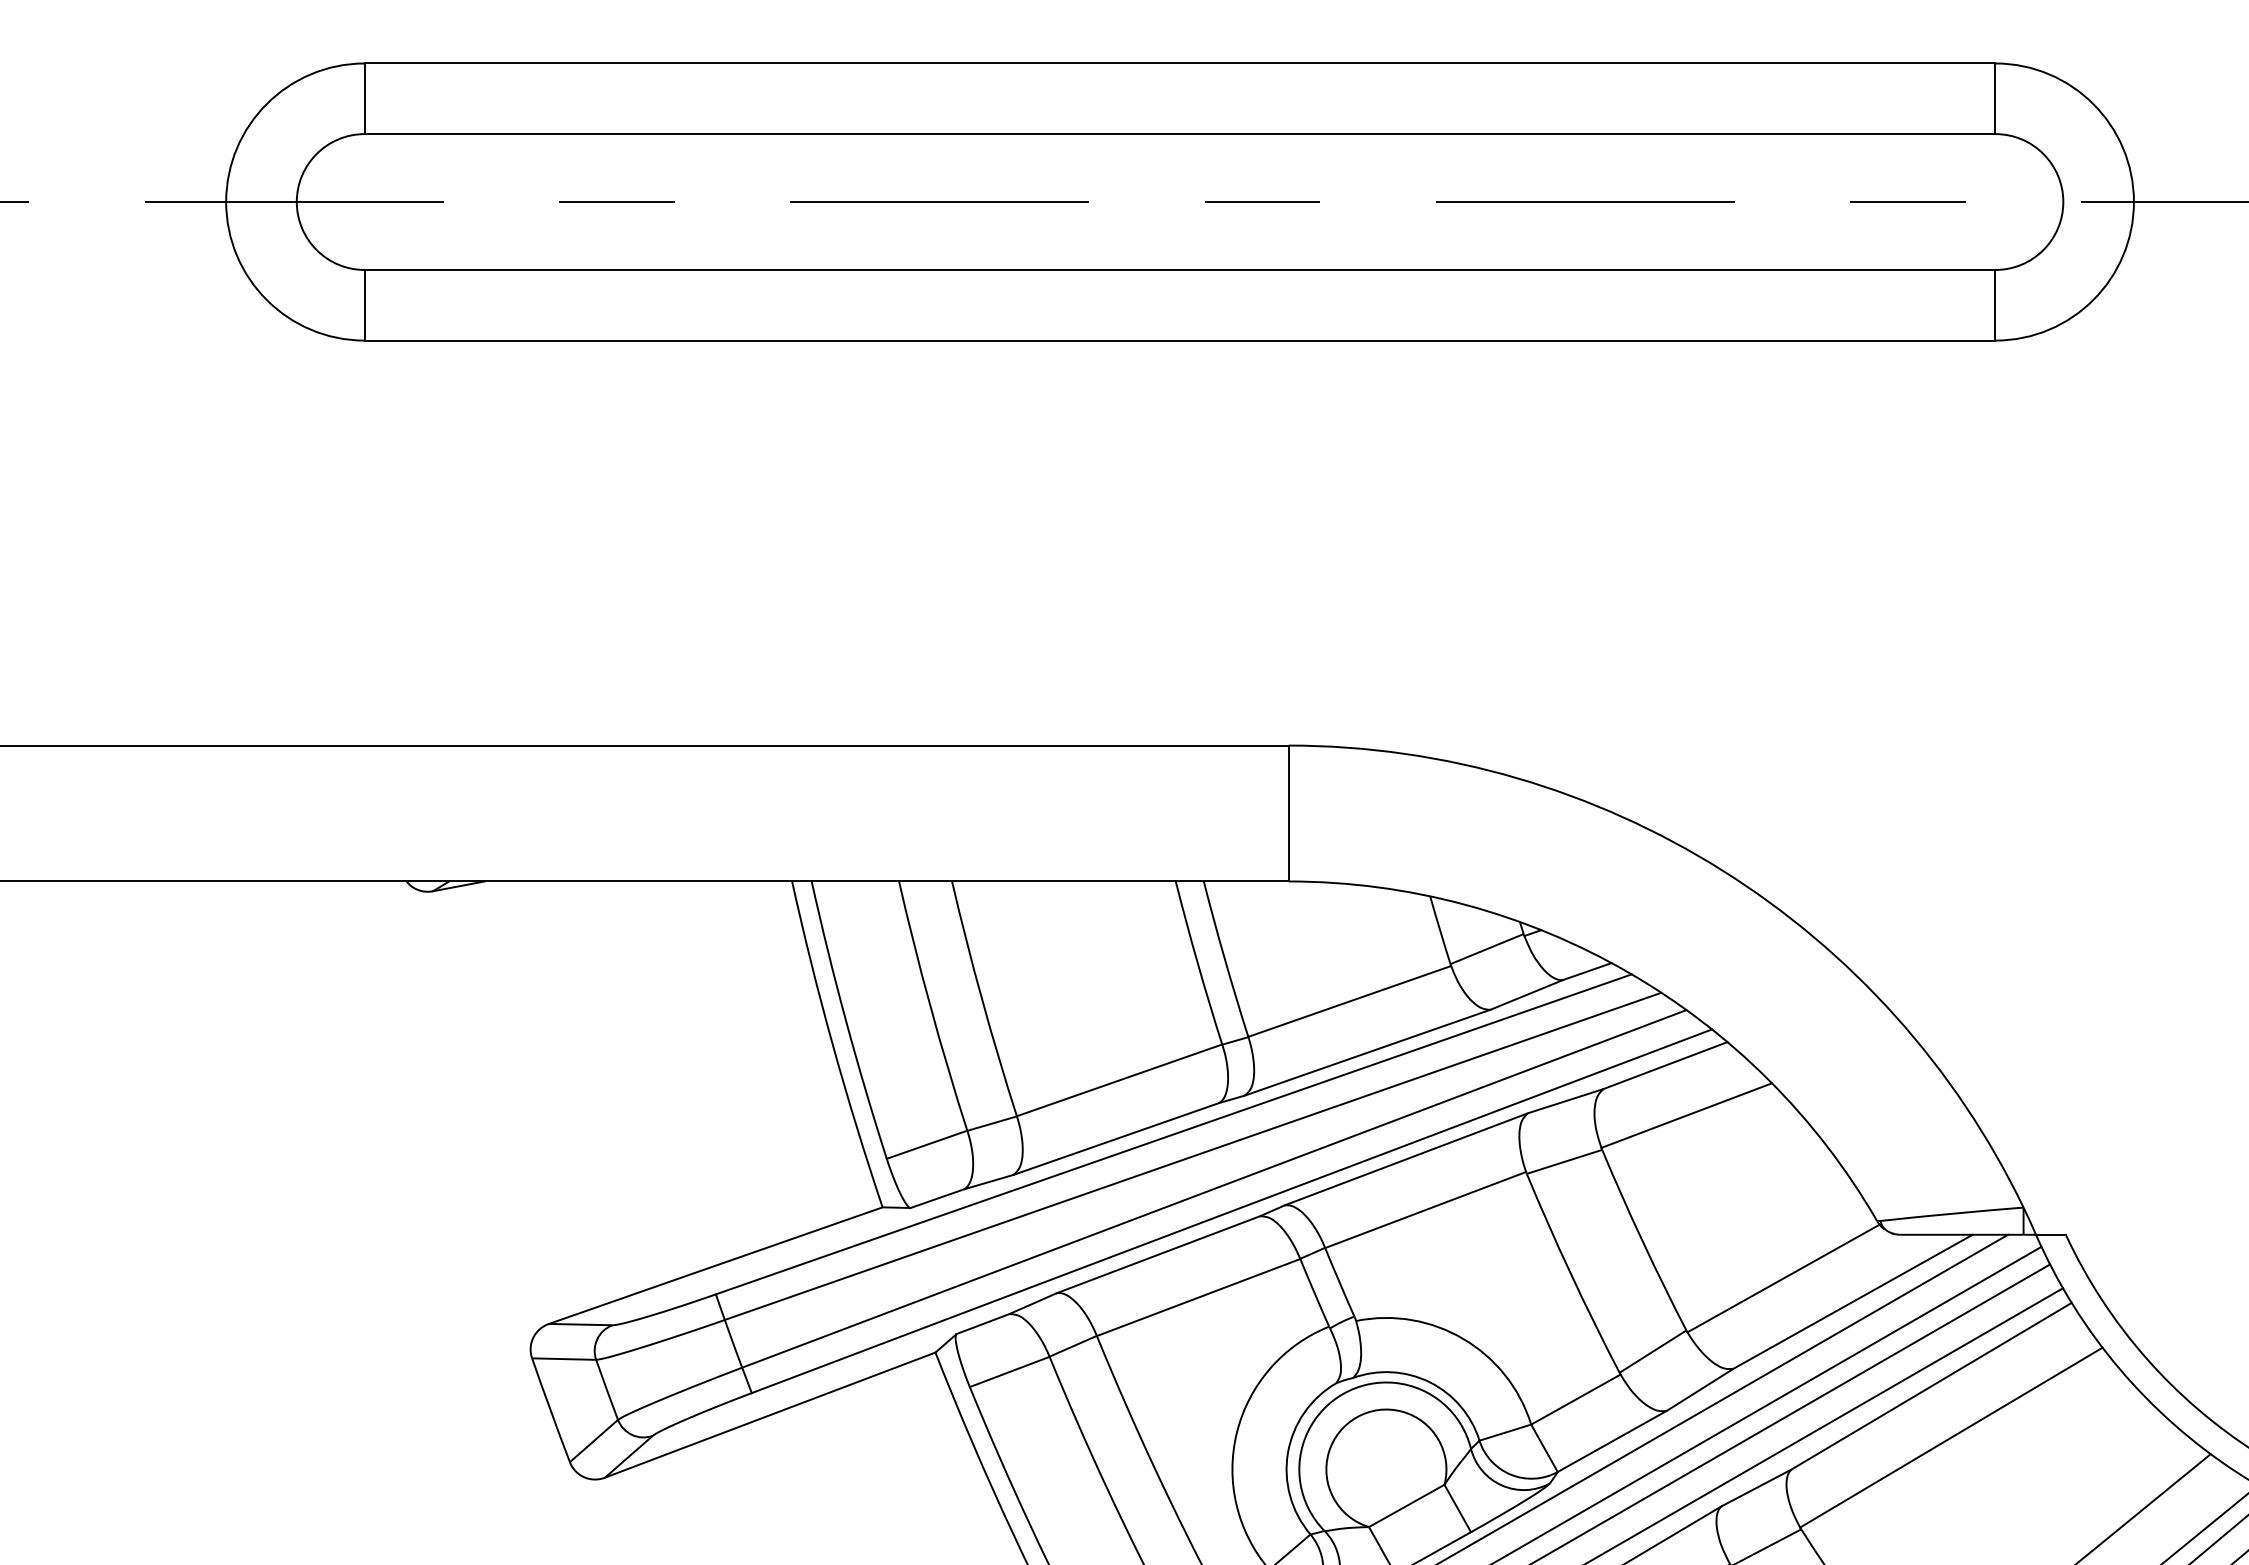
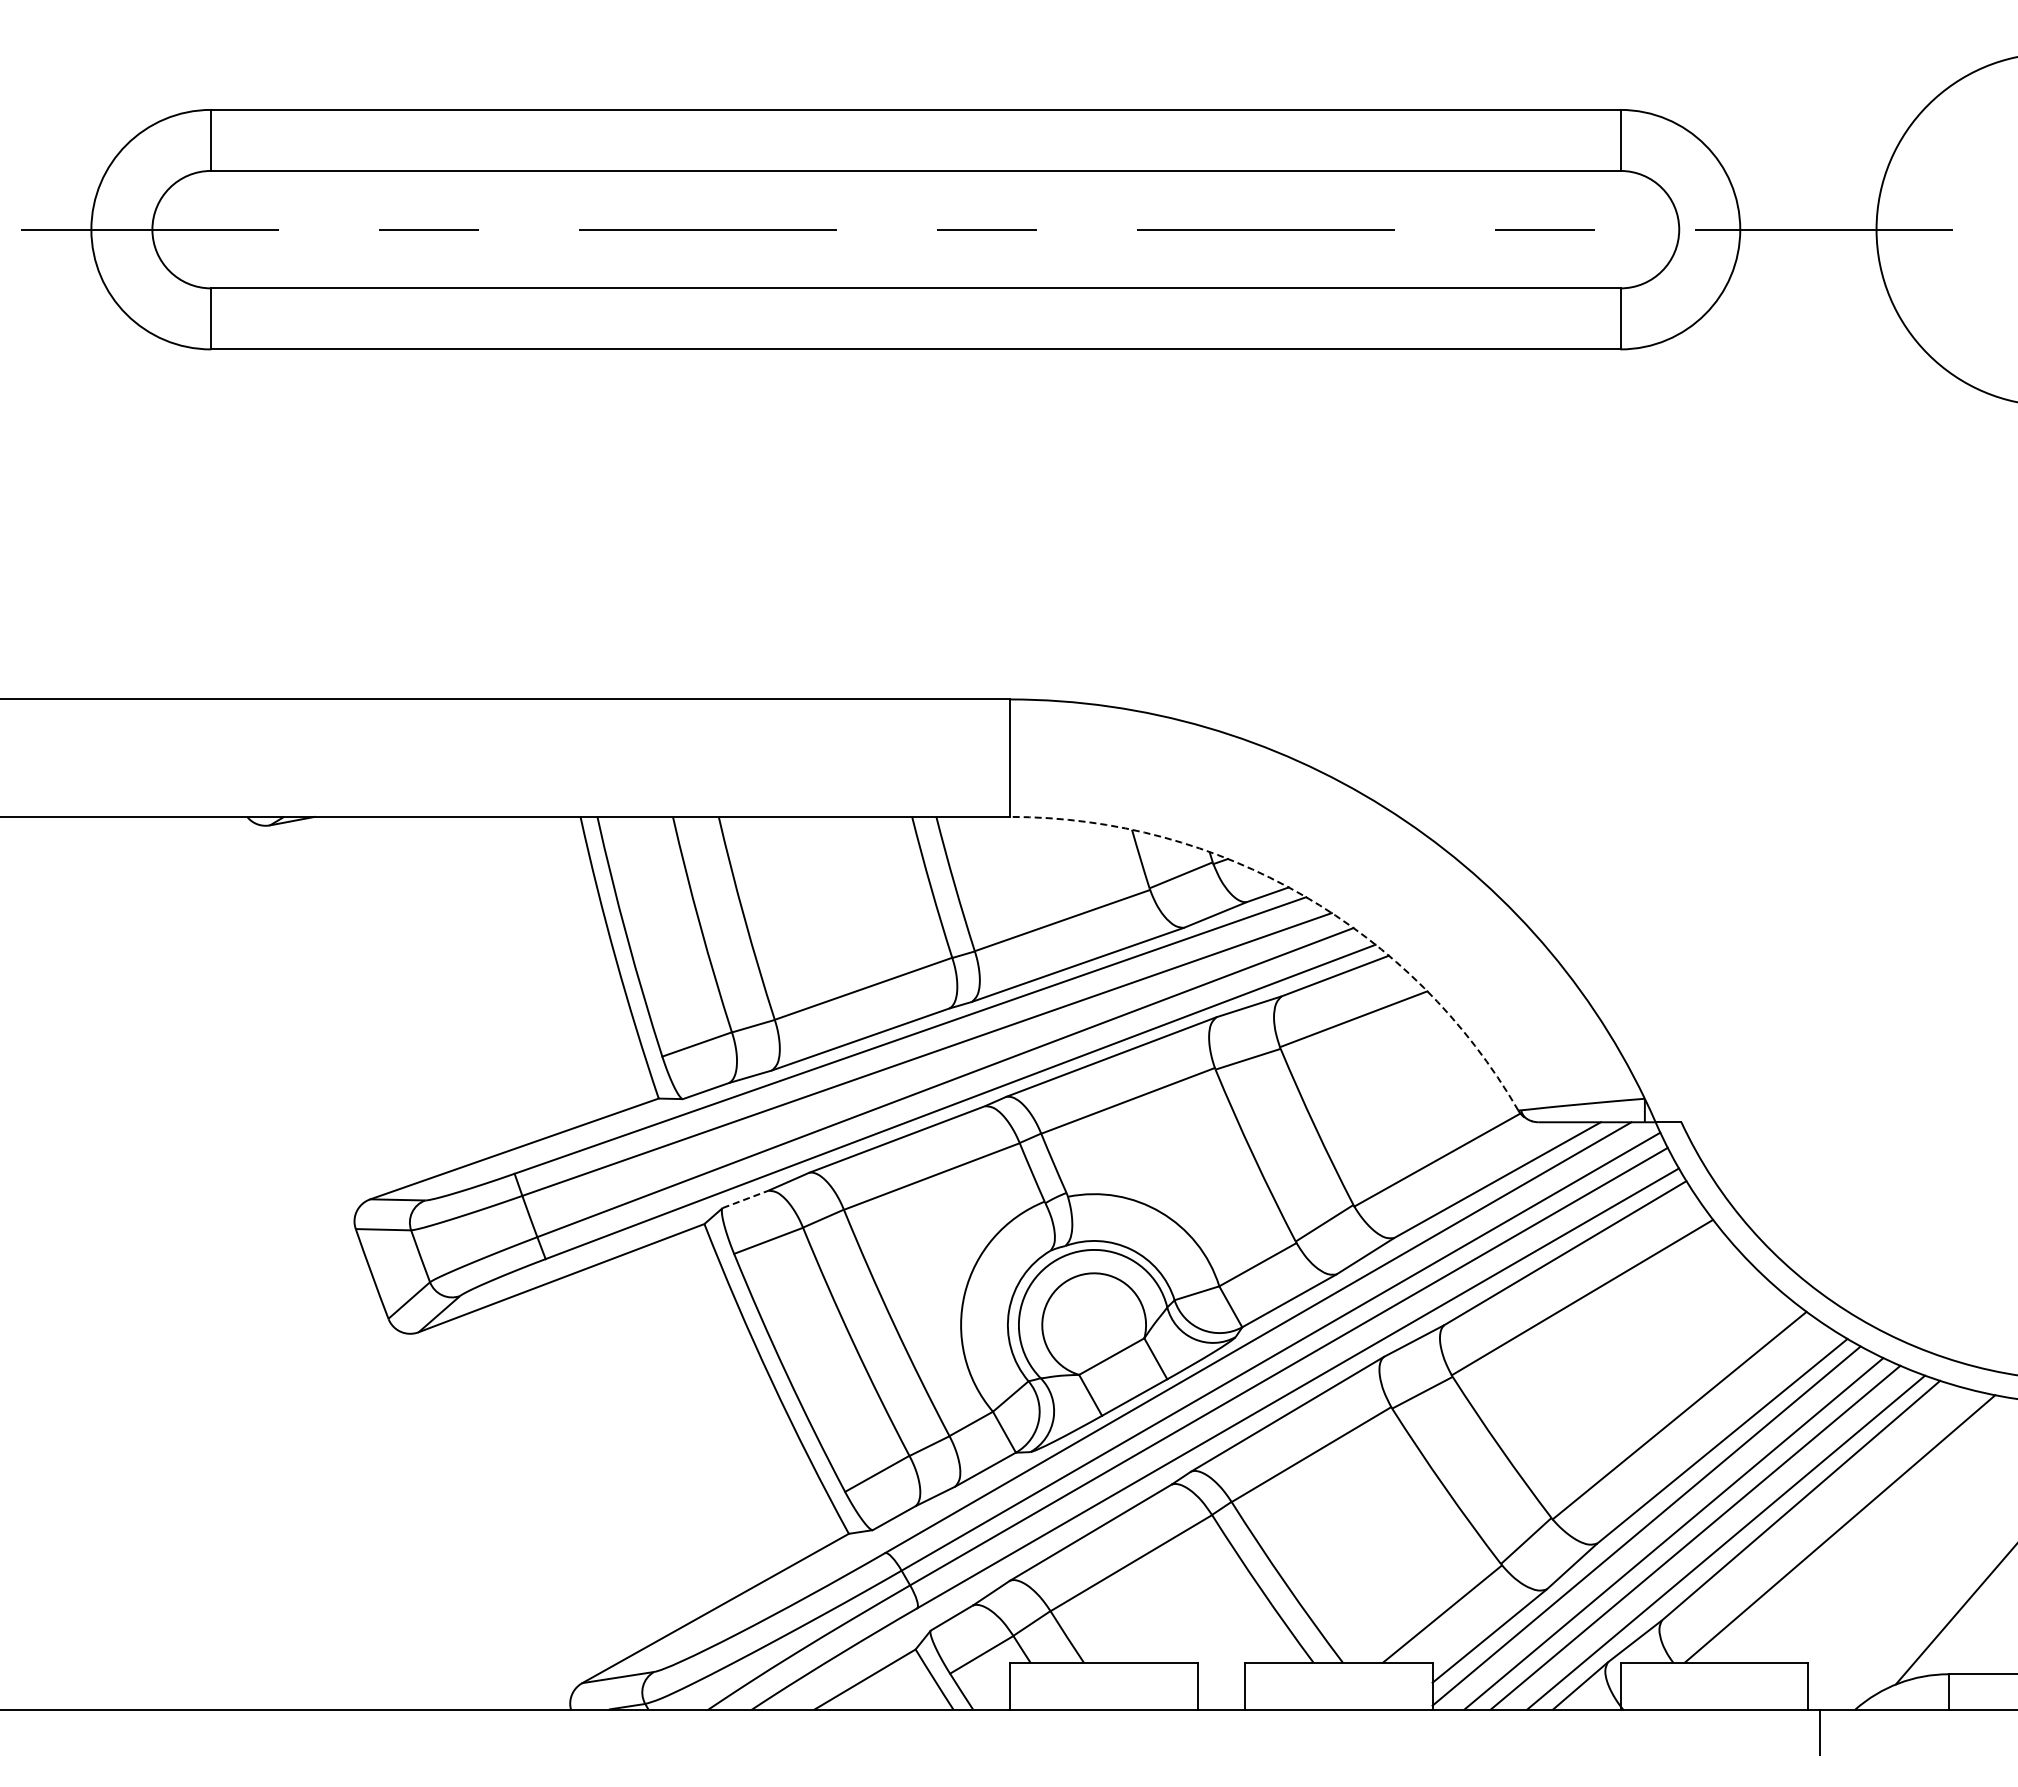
arc: (1628, 972) -> (1303, 895), solid -> dashed
line: (982, 1324) -> (745, 1199), solid -> dashed

